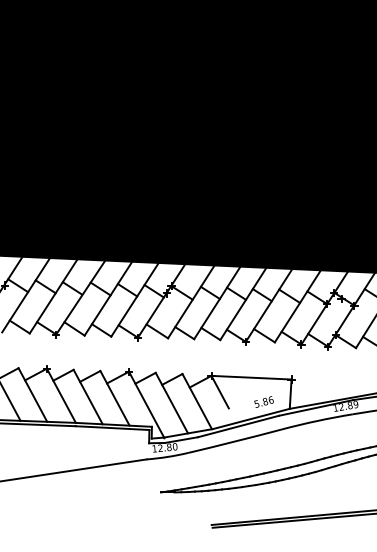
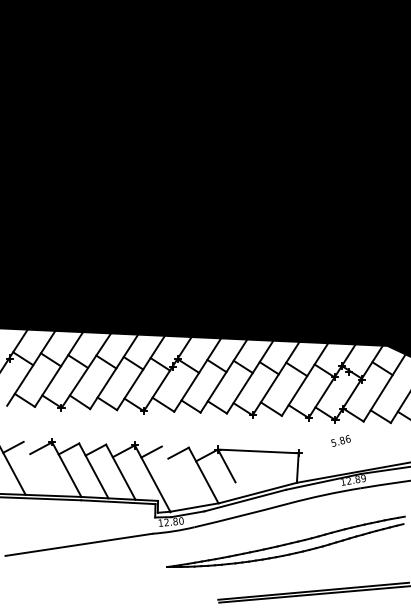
line: (32, 394) -> (37, 468), removed
text: (263, 401) -> (340, 440), moved
line: (171, 402) -> (177, 476), removed

